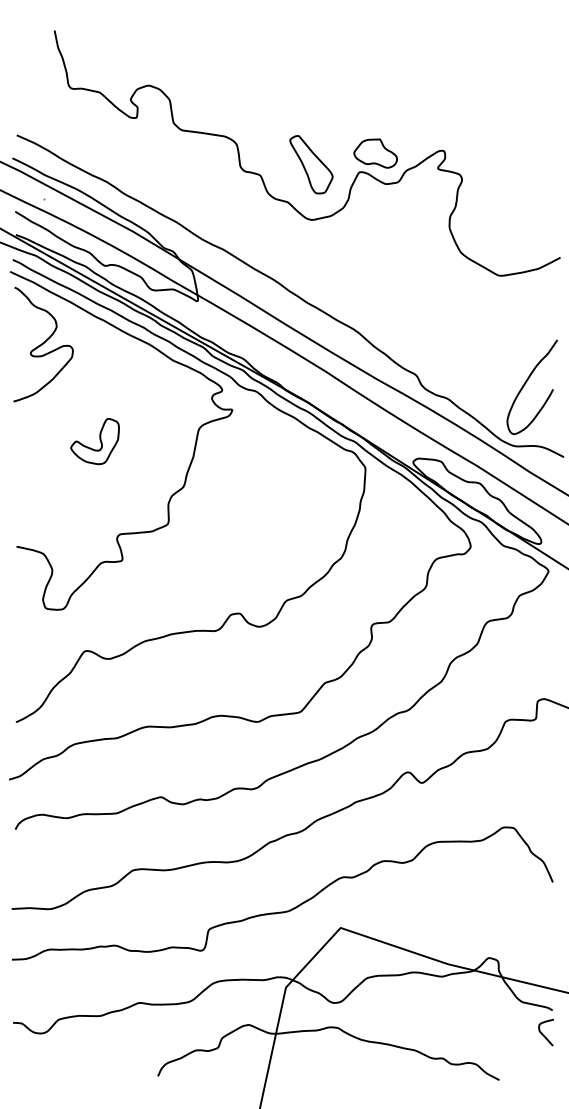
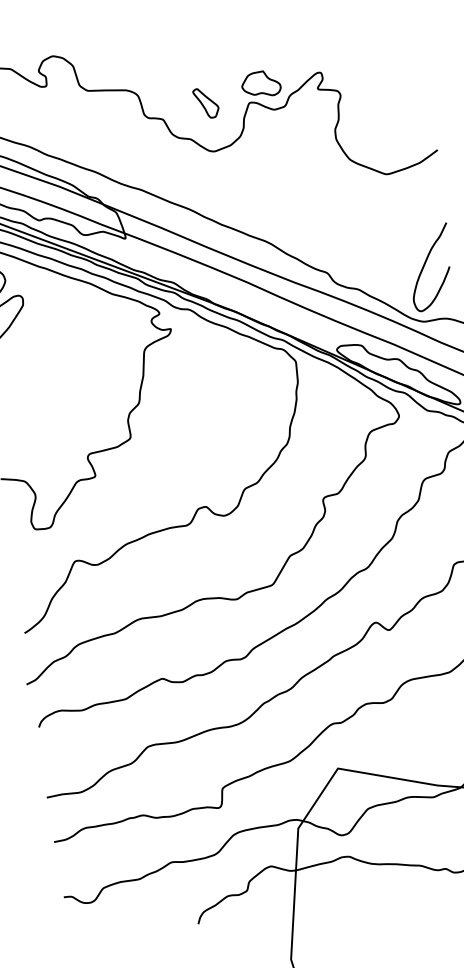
part: (311, 164) -> (206, 102), size x0.6
part: (94, 441) -> (54, 376), removed

